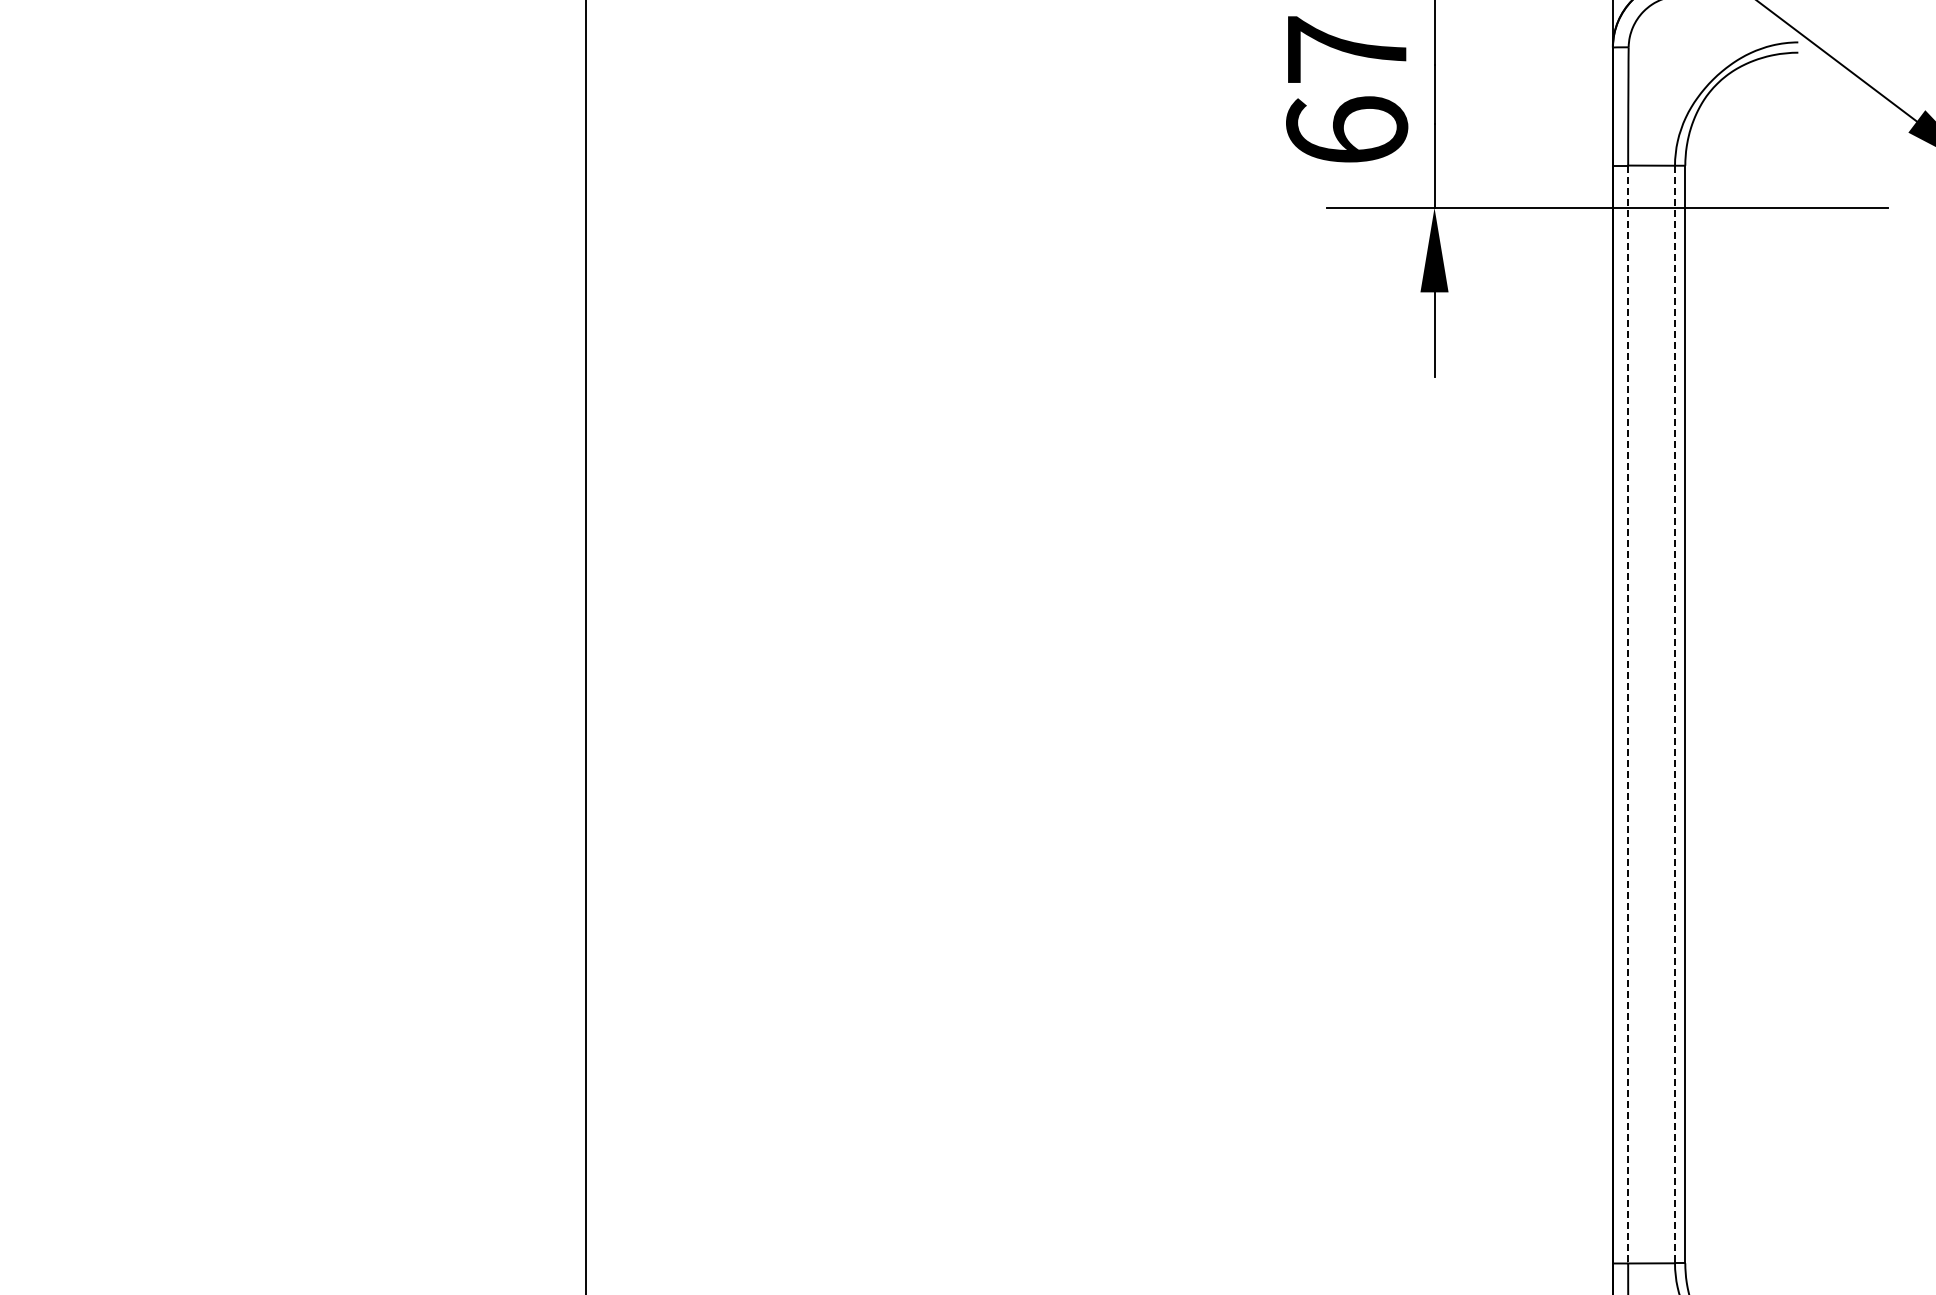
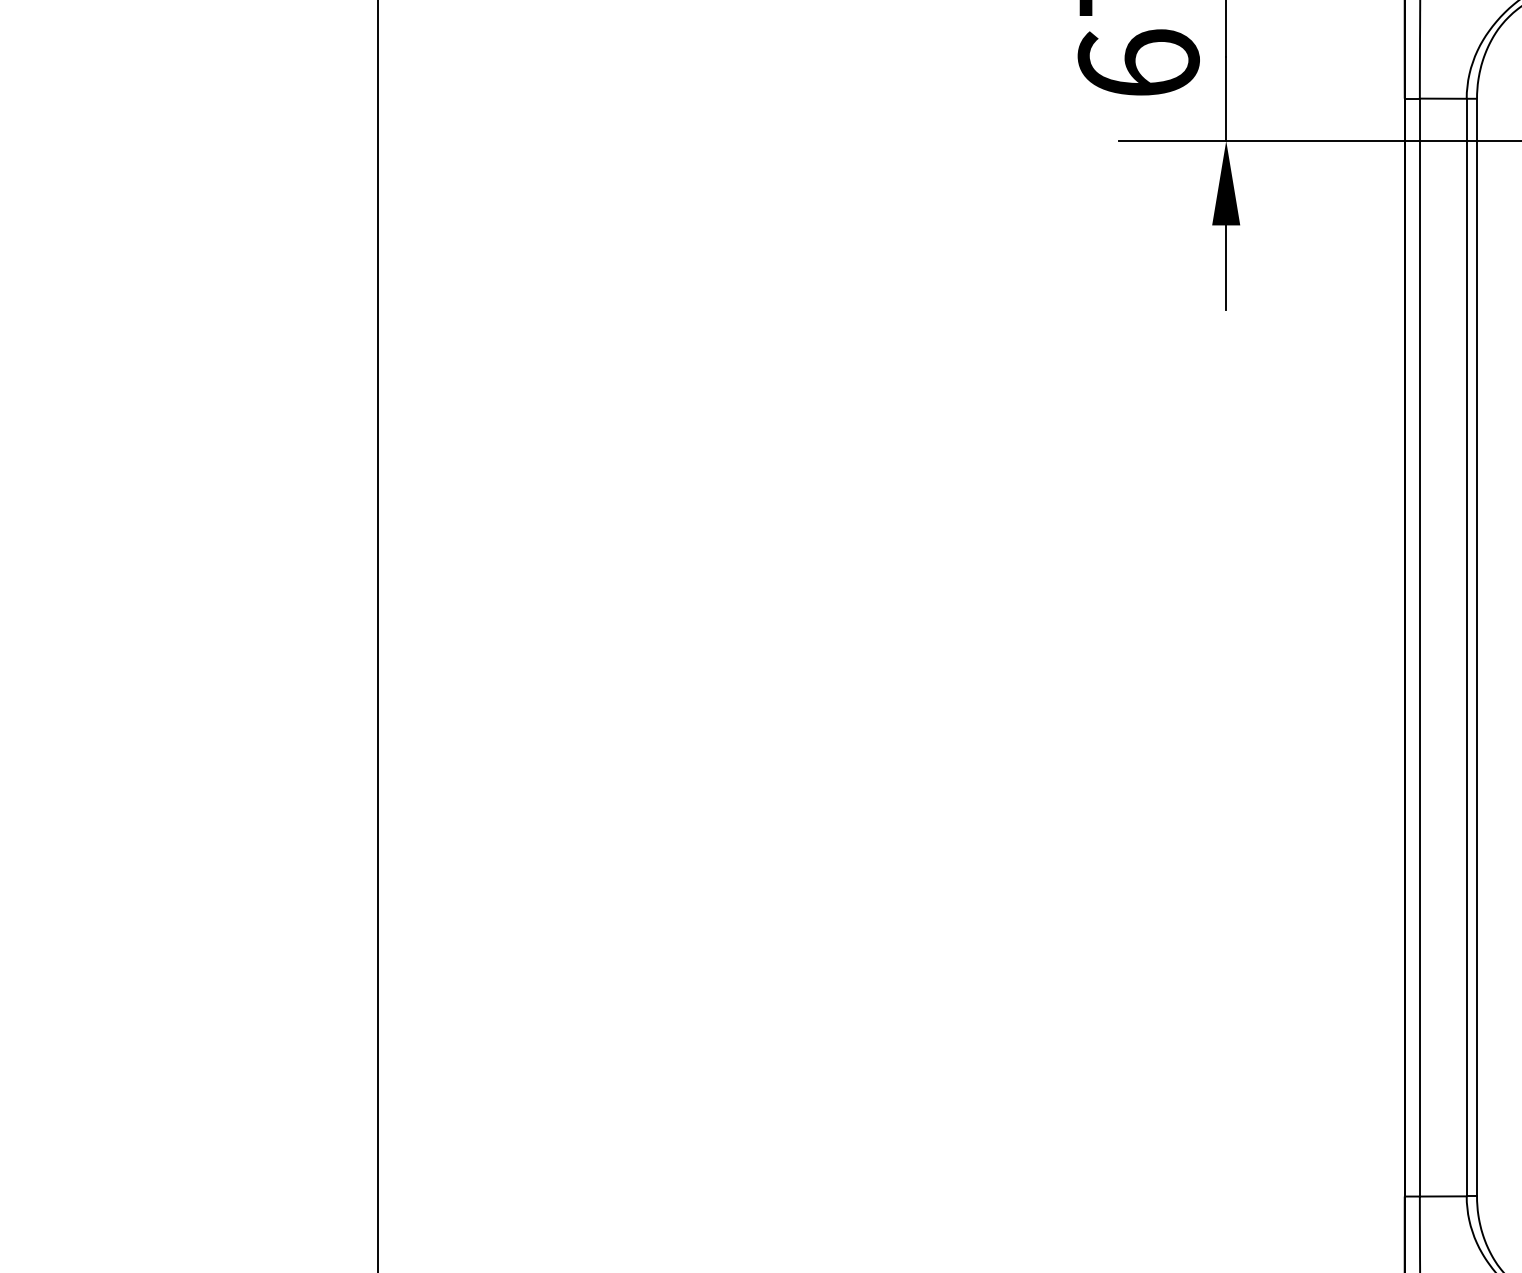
line: (1628, 714) -> (1420, 647), dashed -> solid
line: (1675, 714) -> (1467, 647), dashed -> solid

